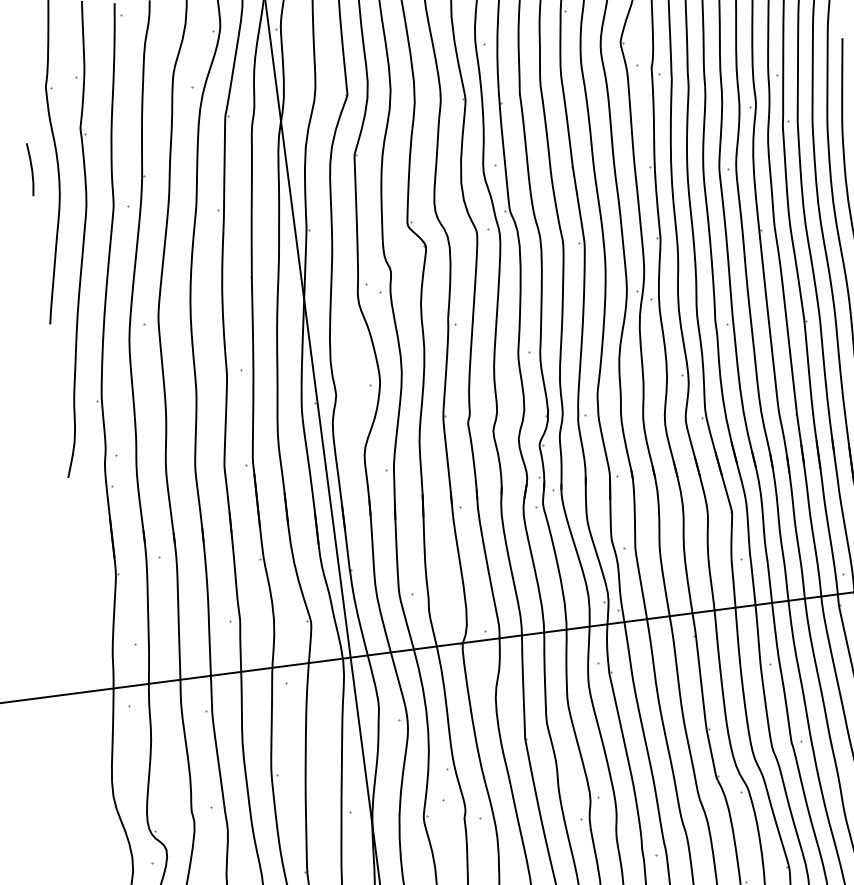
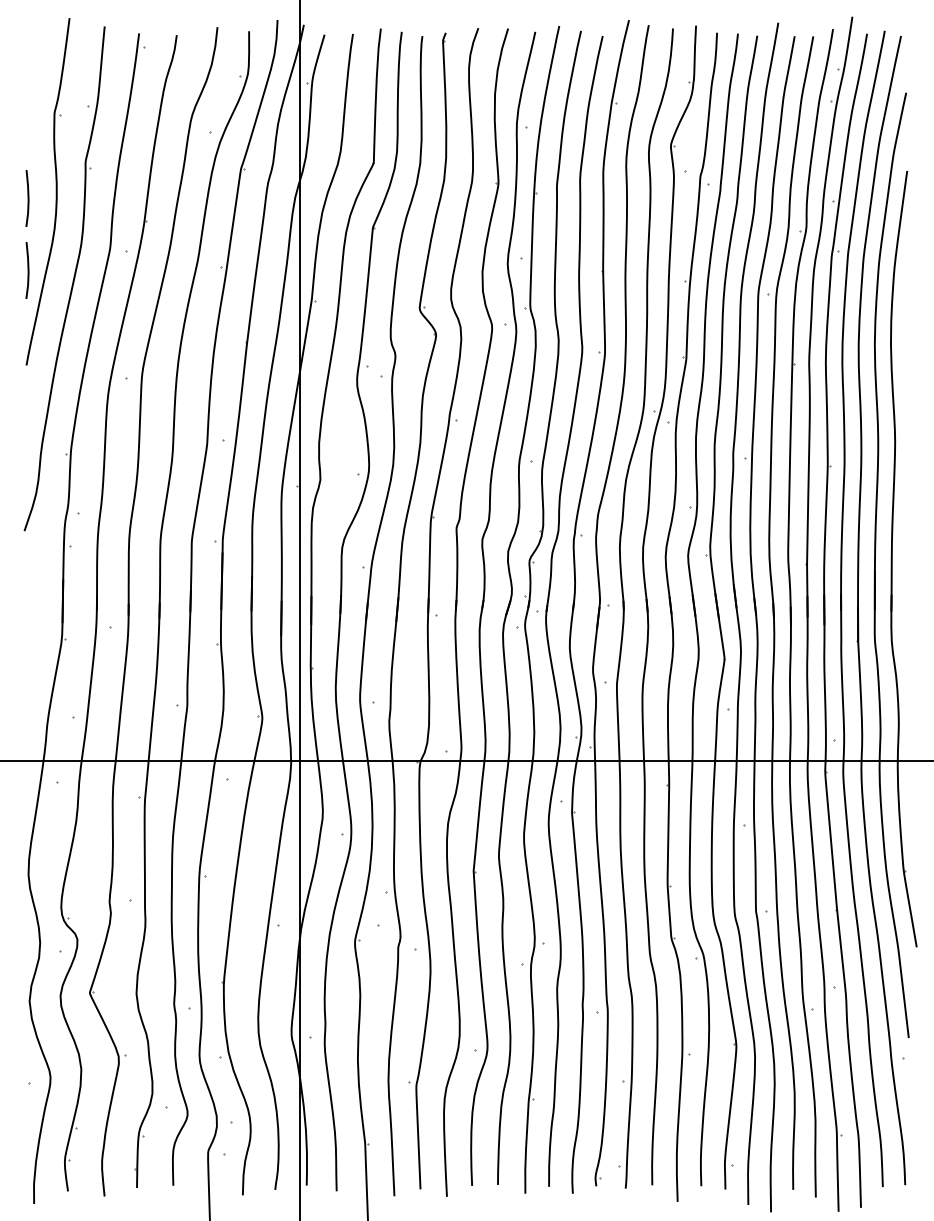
line: (39, 236) -> (27, 270), added

